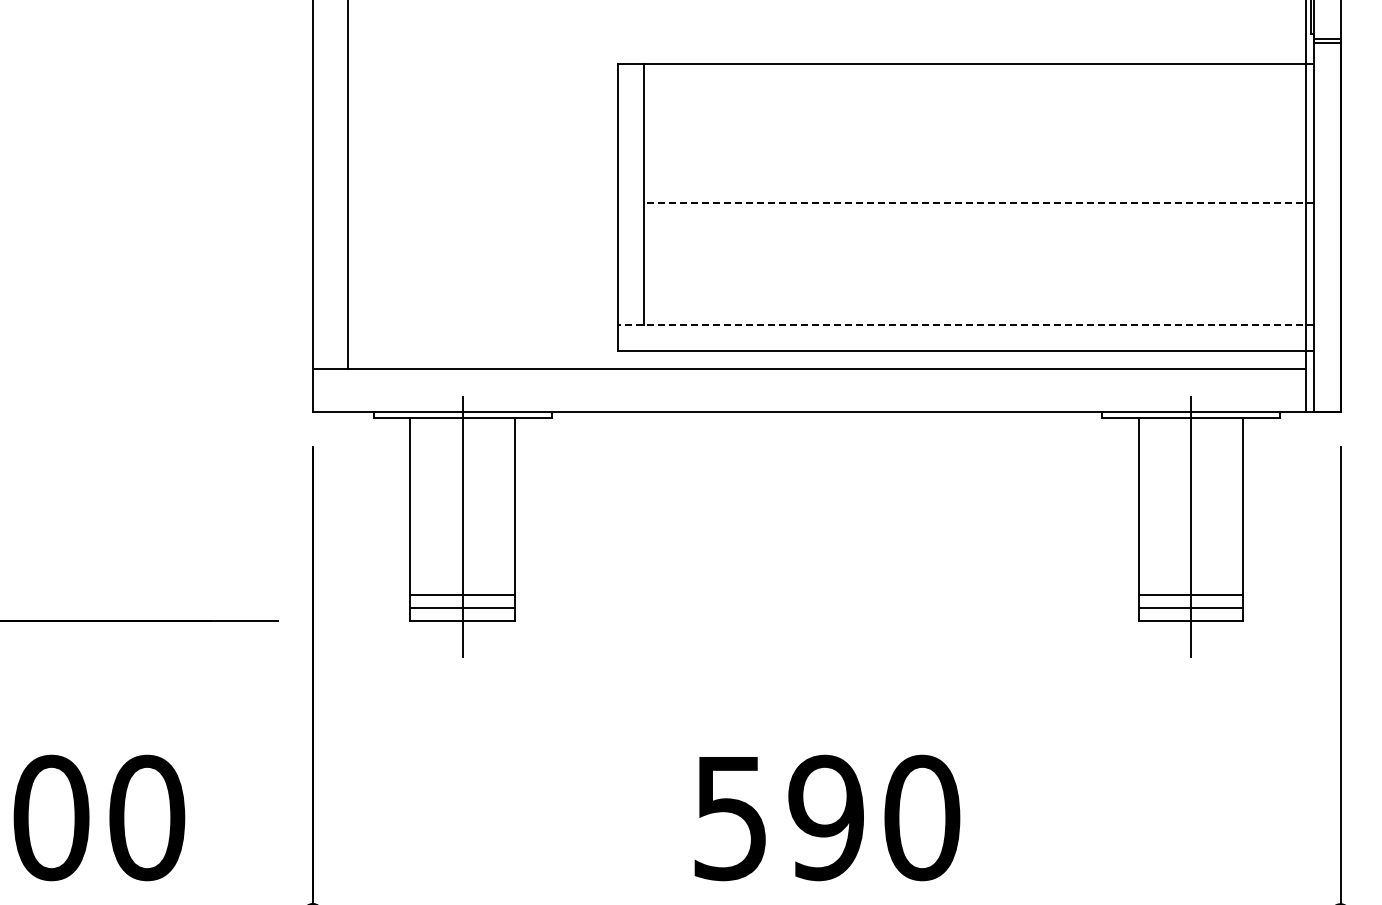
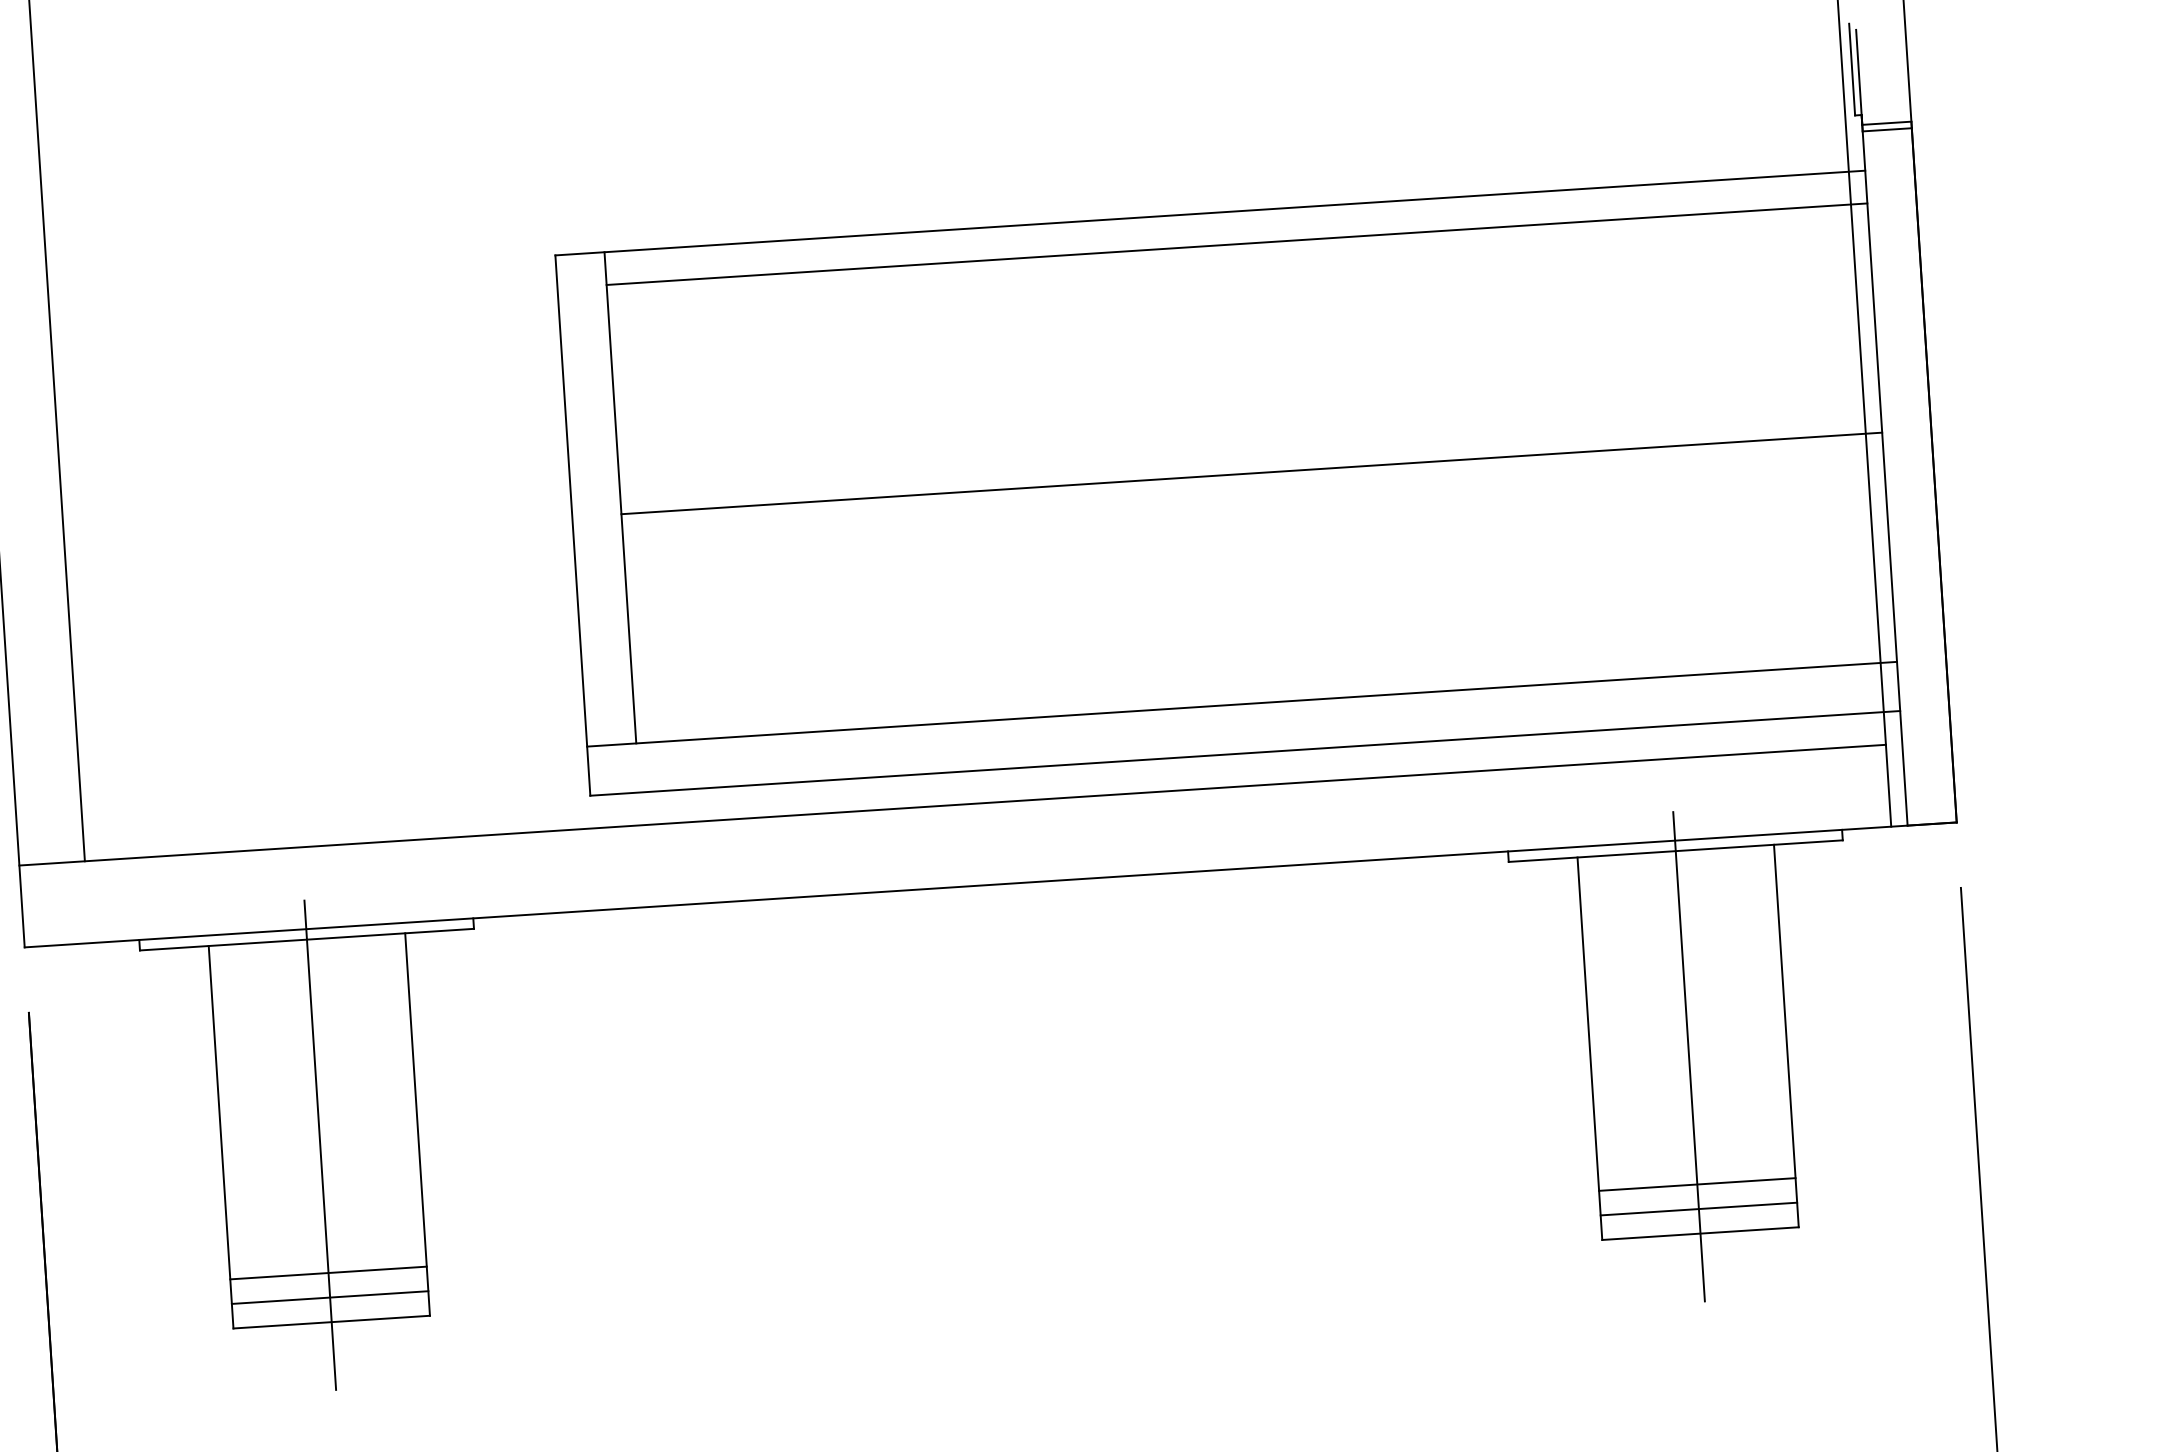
line: (978, 81) -> (1235, 244), added
line: (978, 203) -> (1250, 474), dashed -> solid
line: (965, 324) -> (1240, 703), dashed -> solid

